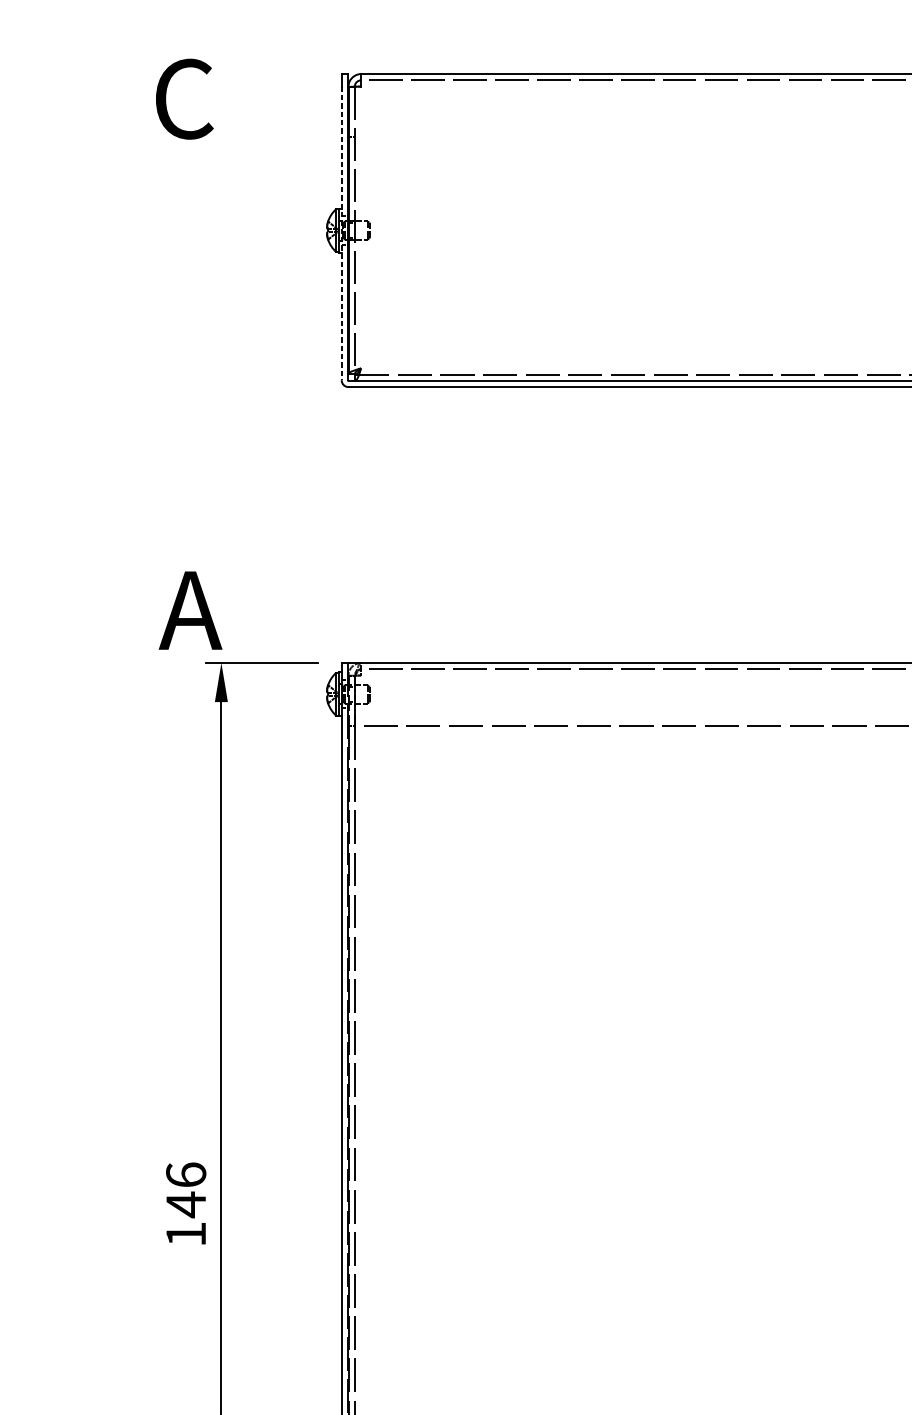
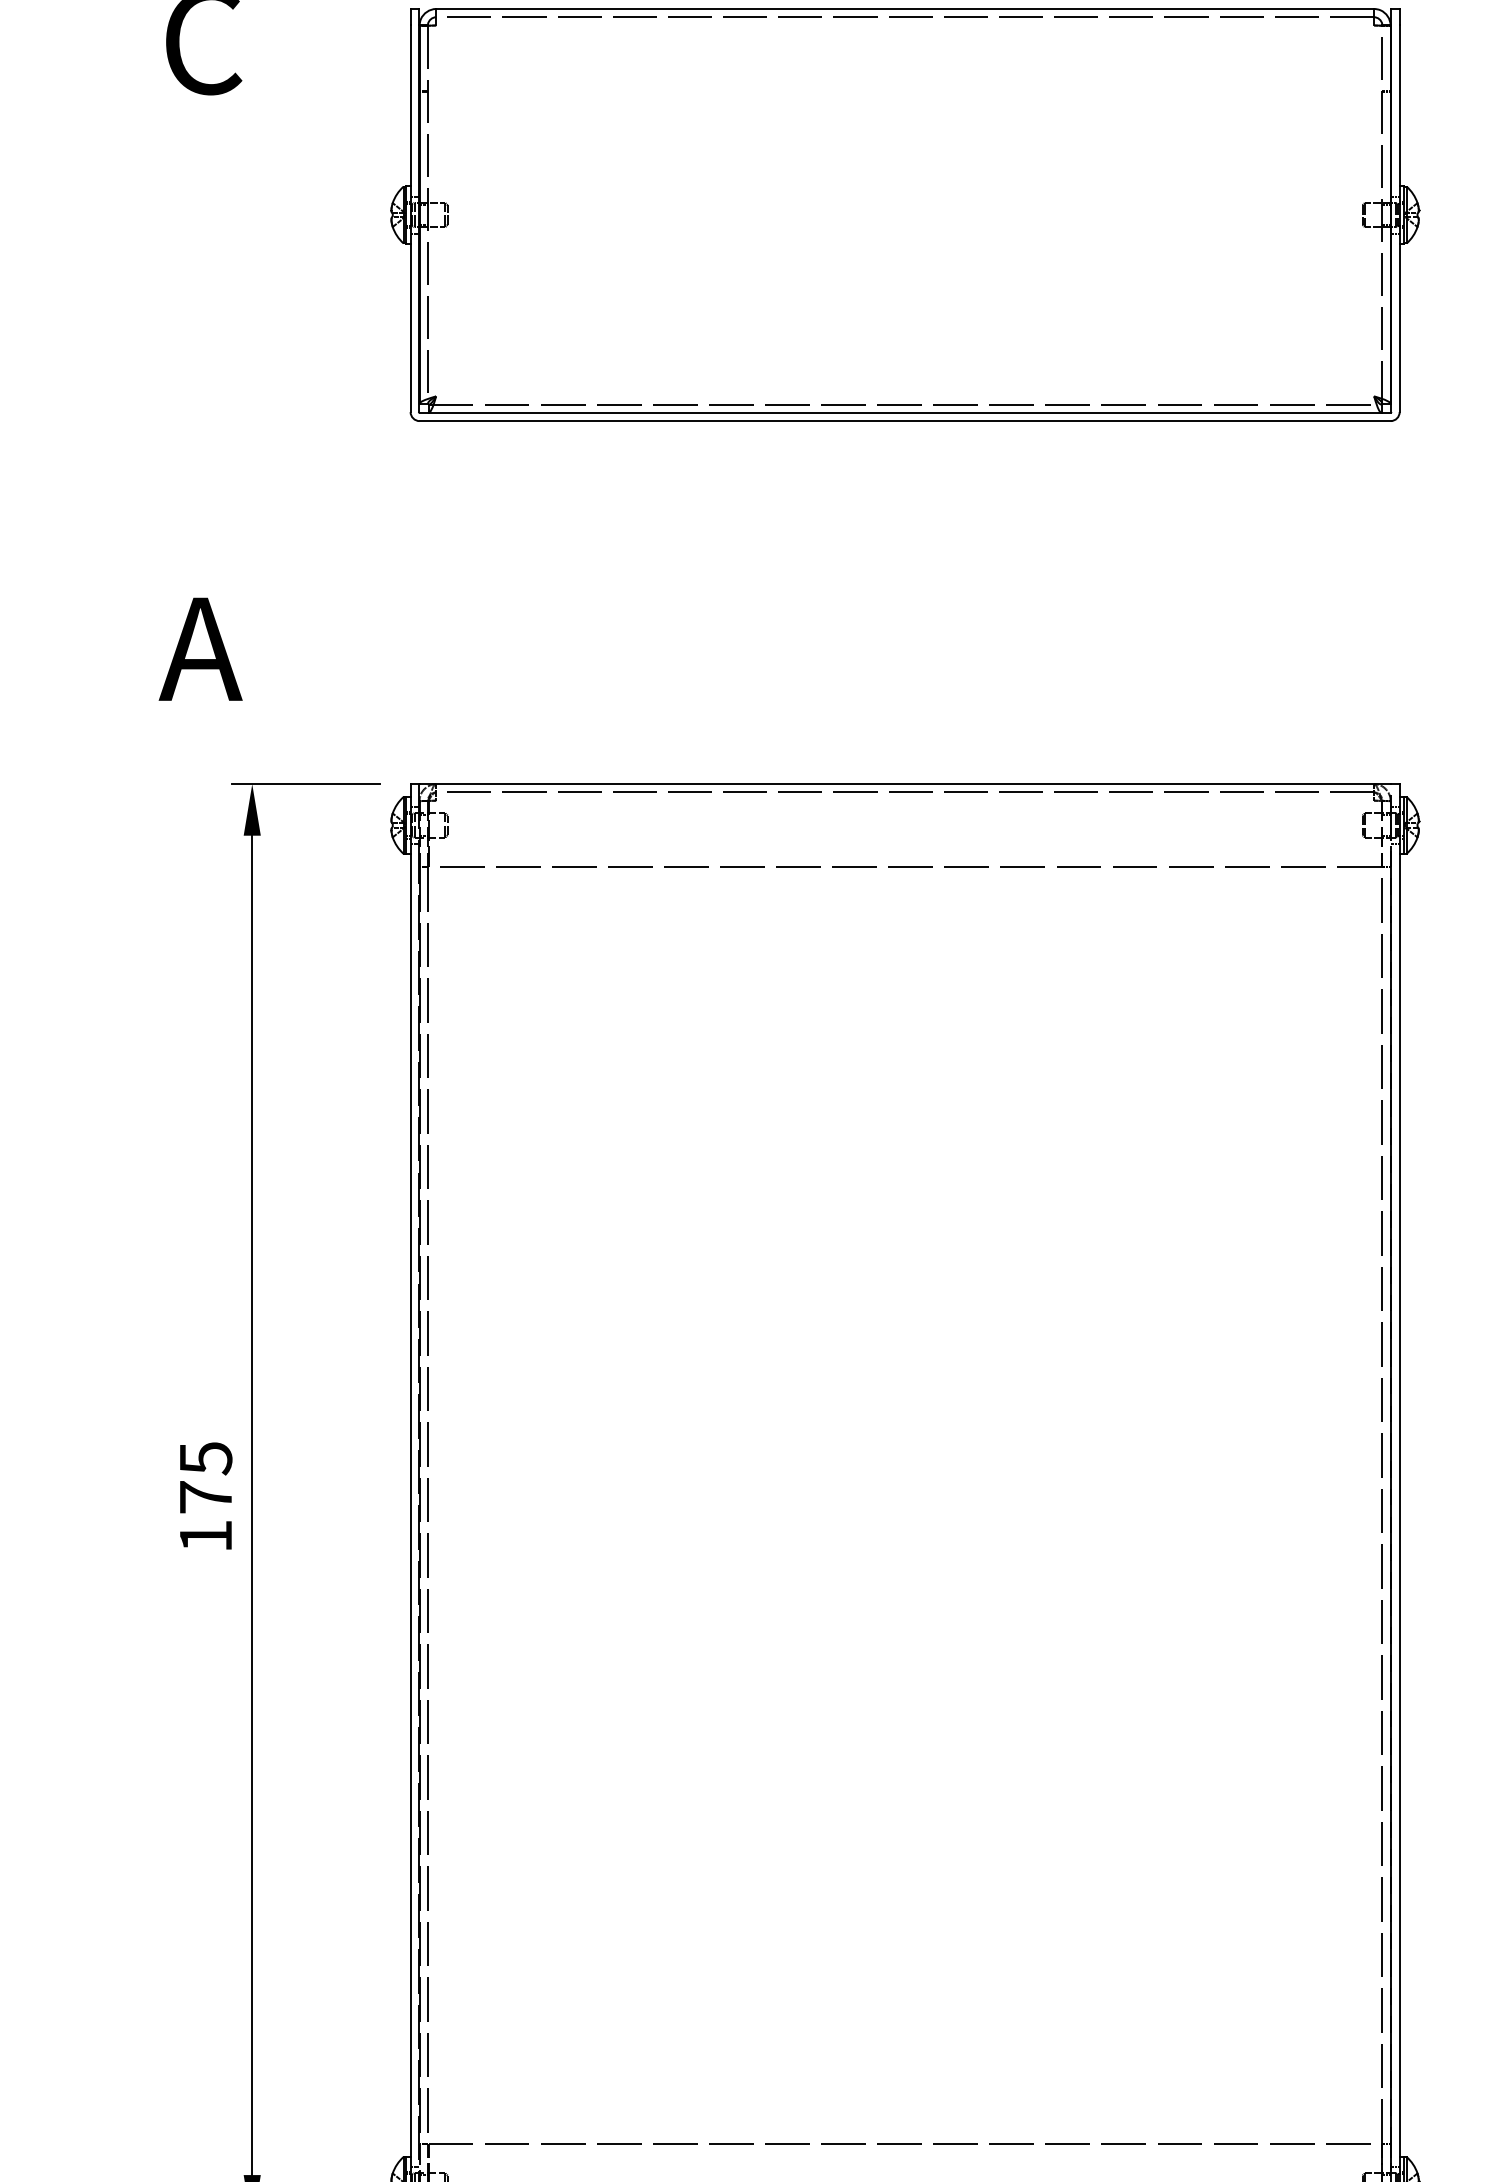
line: (341, 233) -> (410, 219), dashed -> solid
text: (190, 610) -> (200, 648), moved
text: (185, 1190) -> (205, 1478), 146 -> 175

